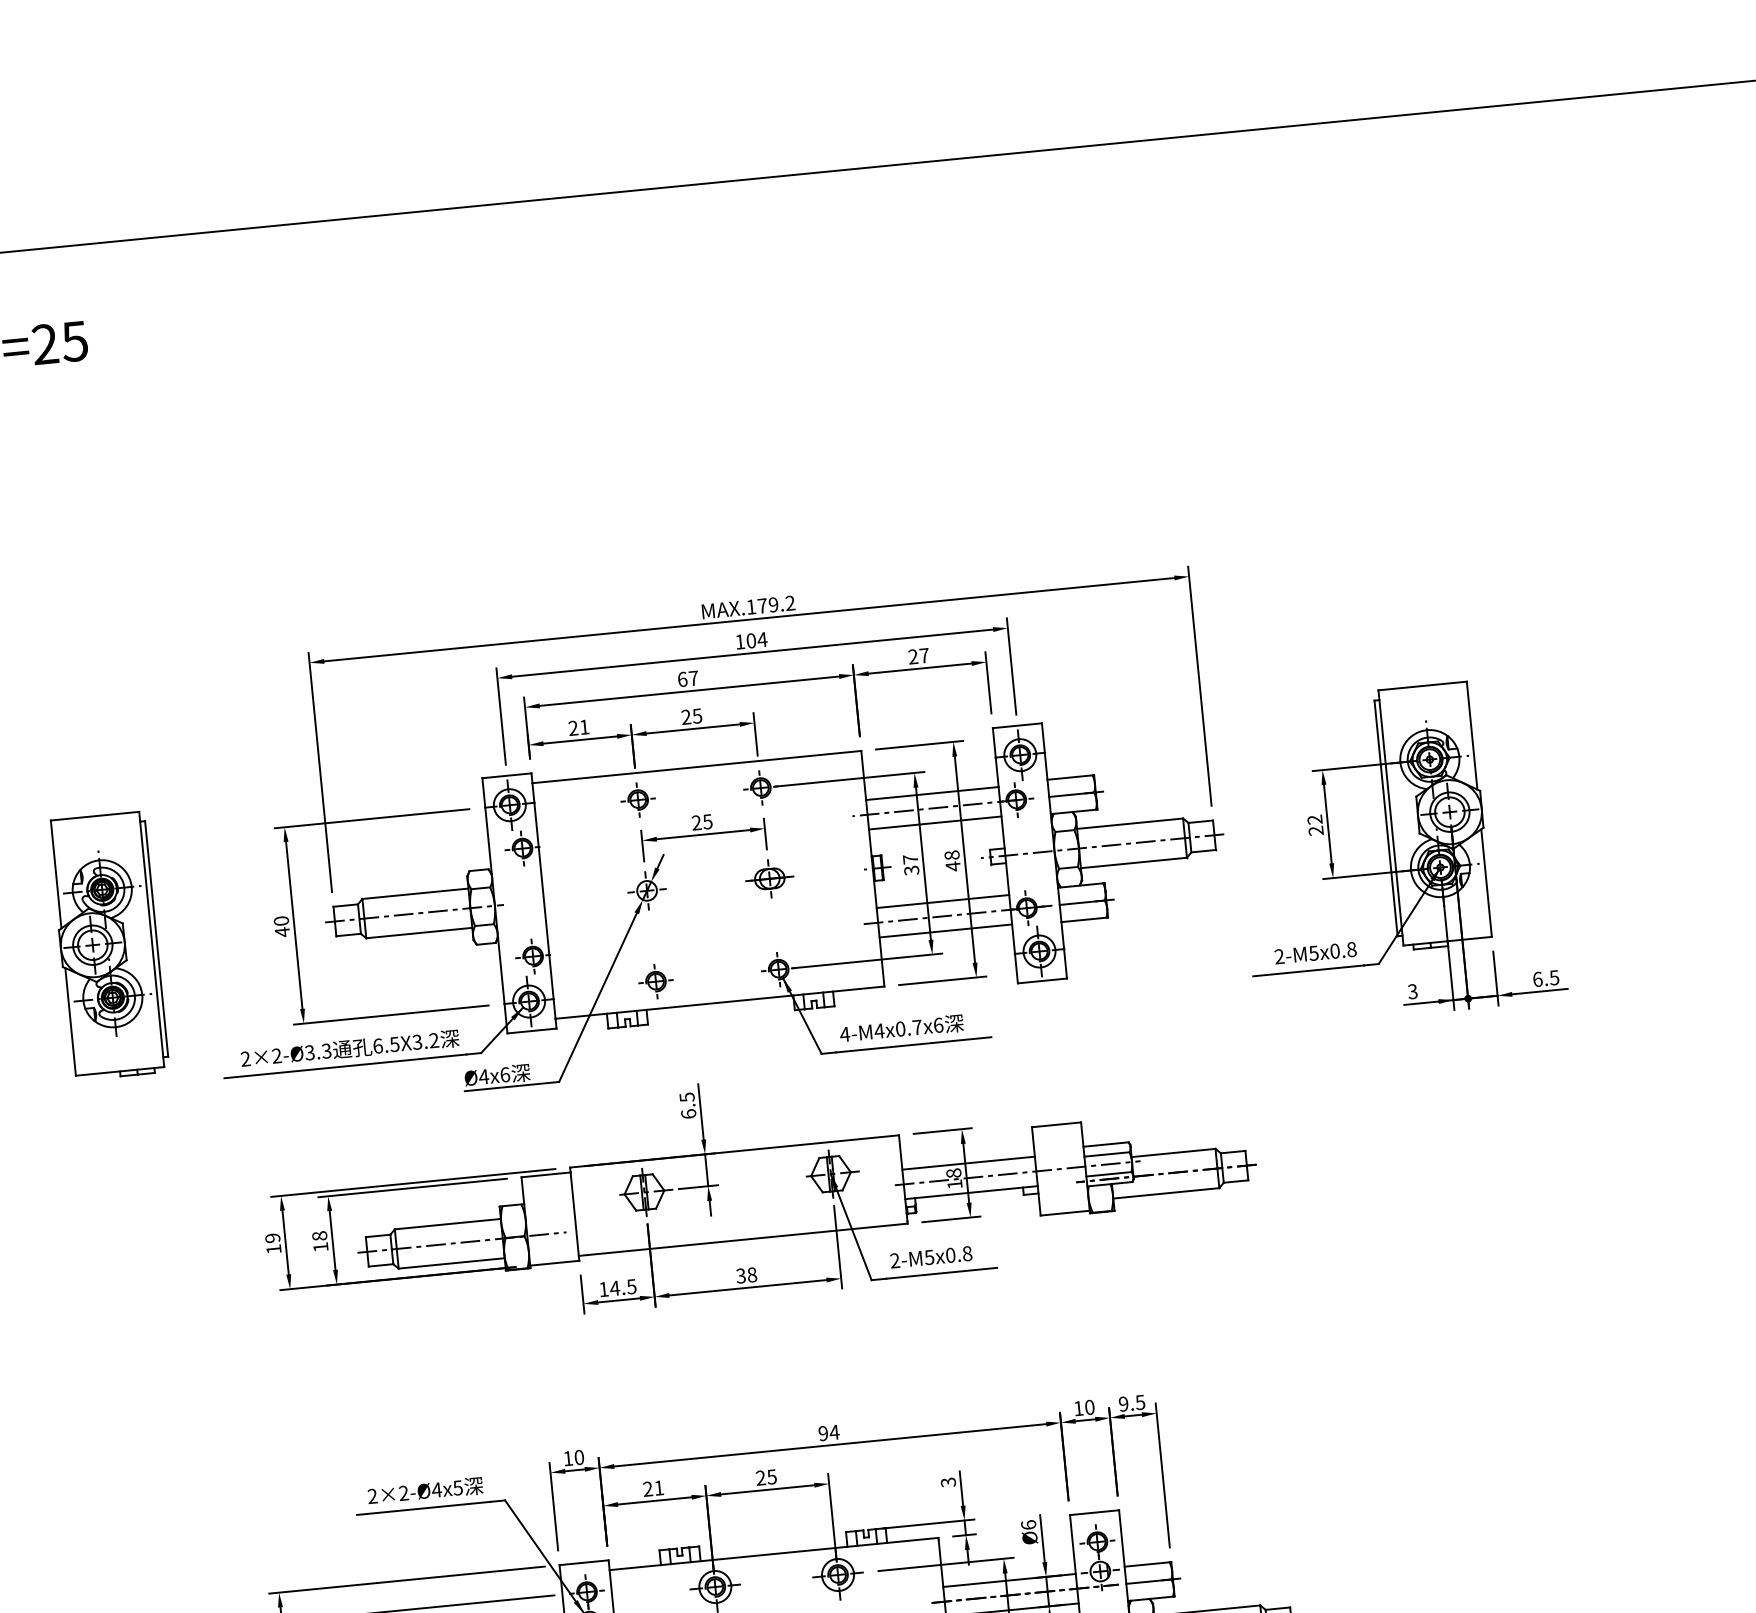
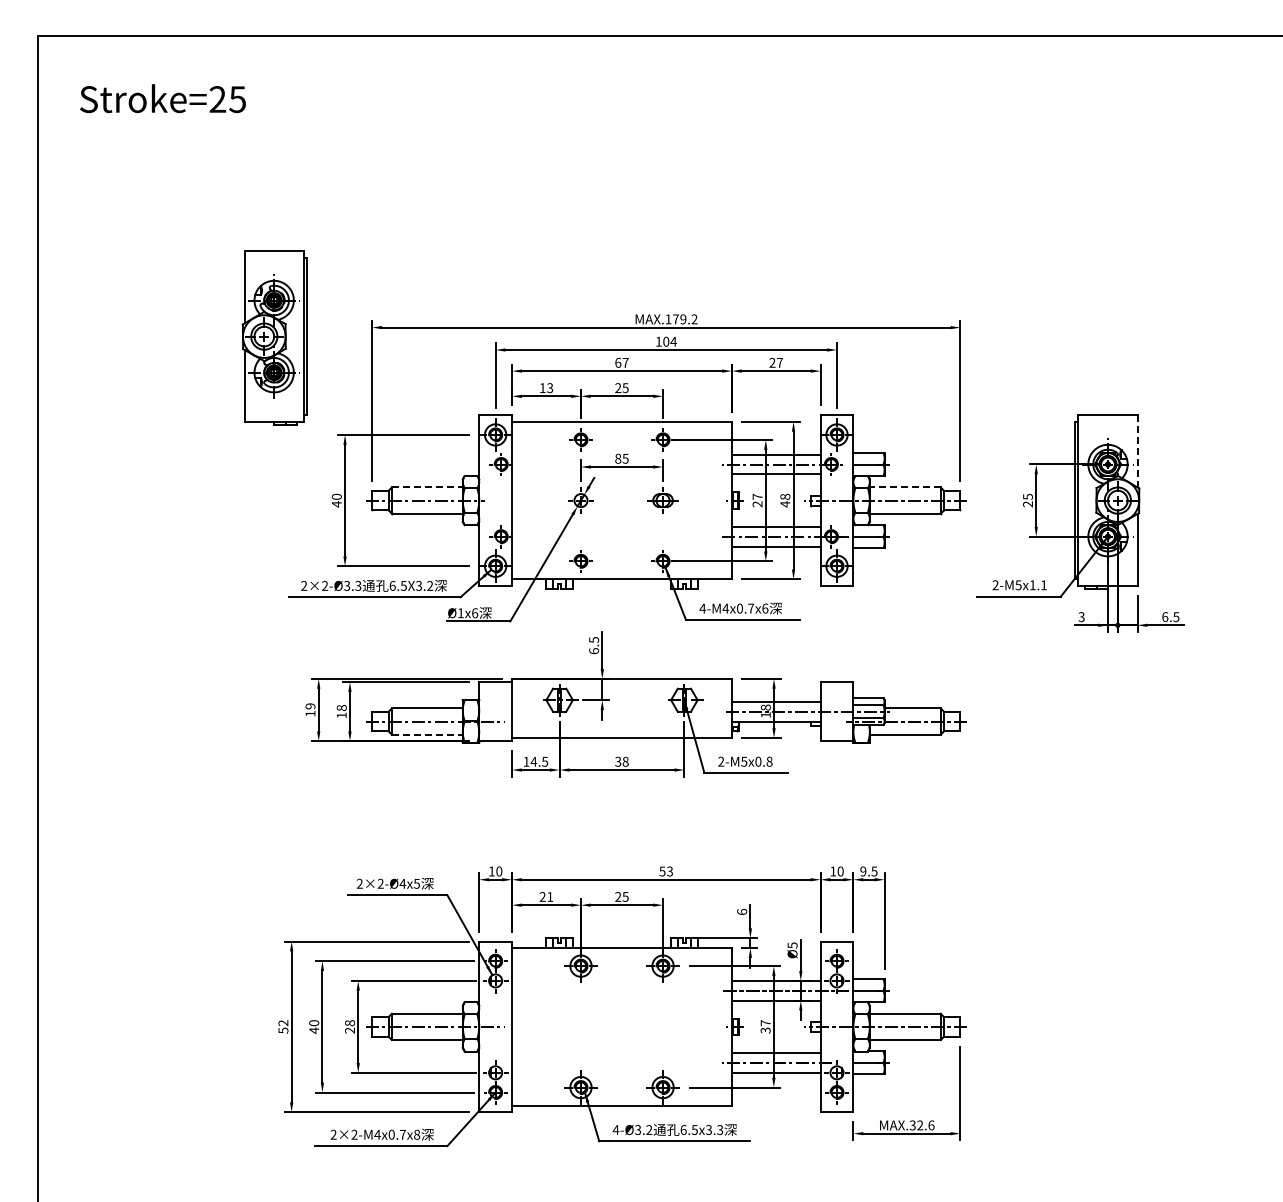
text: (579, 728) -> (546, 388), 21 -> 13
line: (1472, 735) -> (1137, 451), solid -> dashed
text: (1315, 819) -> (1028, 496), 22 -> 25
text: (697, 822) -> (618, 458), 25 -> 85
line: (1128, 823) -> (904, 487), solid -> dashed
text: (911, 870) -> (757, 504), 37 -> 27
line: (415, 893) -> (427, 487), solid -> dashed
part: (108, 945) -> (274, 337), moved
text: (1343, 950) -> (1038, 585), 2-M5x0.8 -> 2-M5x1.1
text: (483, 1077) -> (460, 613), Ø4x6 -> Ø1x6
line: (451, 1263) -> (427, 734), solid -> dashed
text: (829, 1432) -> (666, 871), 94 -> 53
text: (948, 1481) -> (742, 911), 3 -> 6
text: (1028, 1525) -> (792, 945), Ø6 -> Ø5

